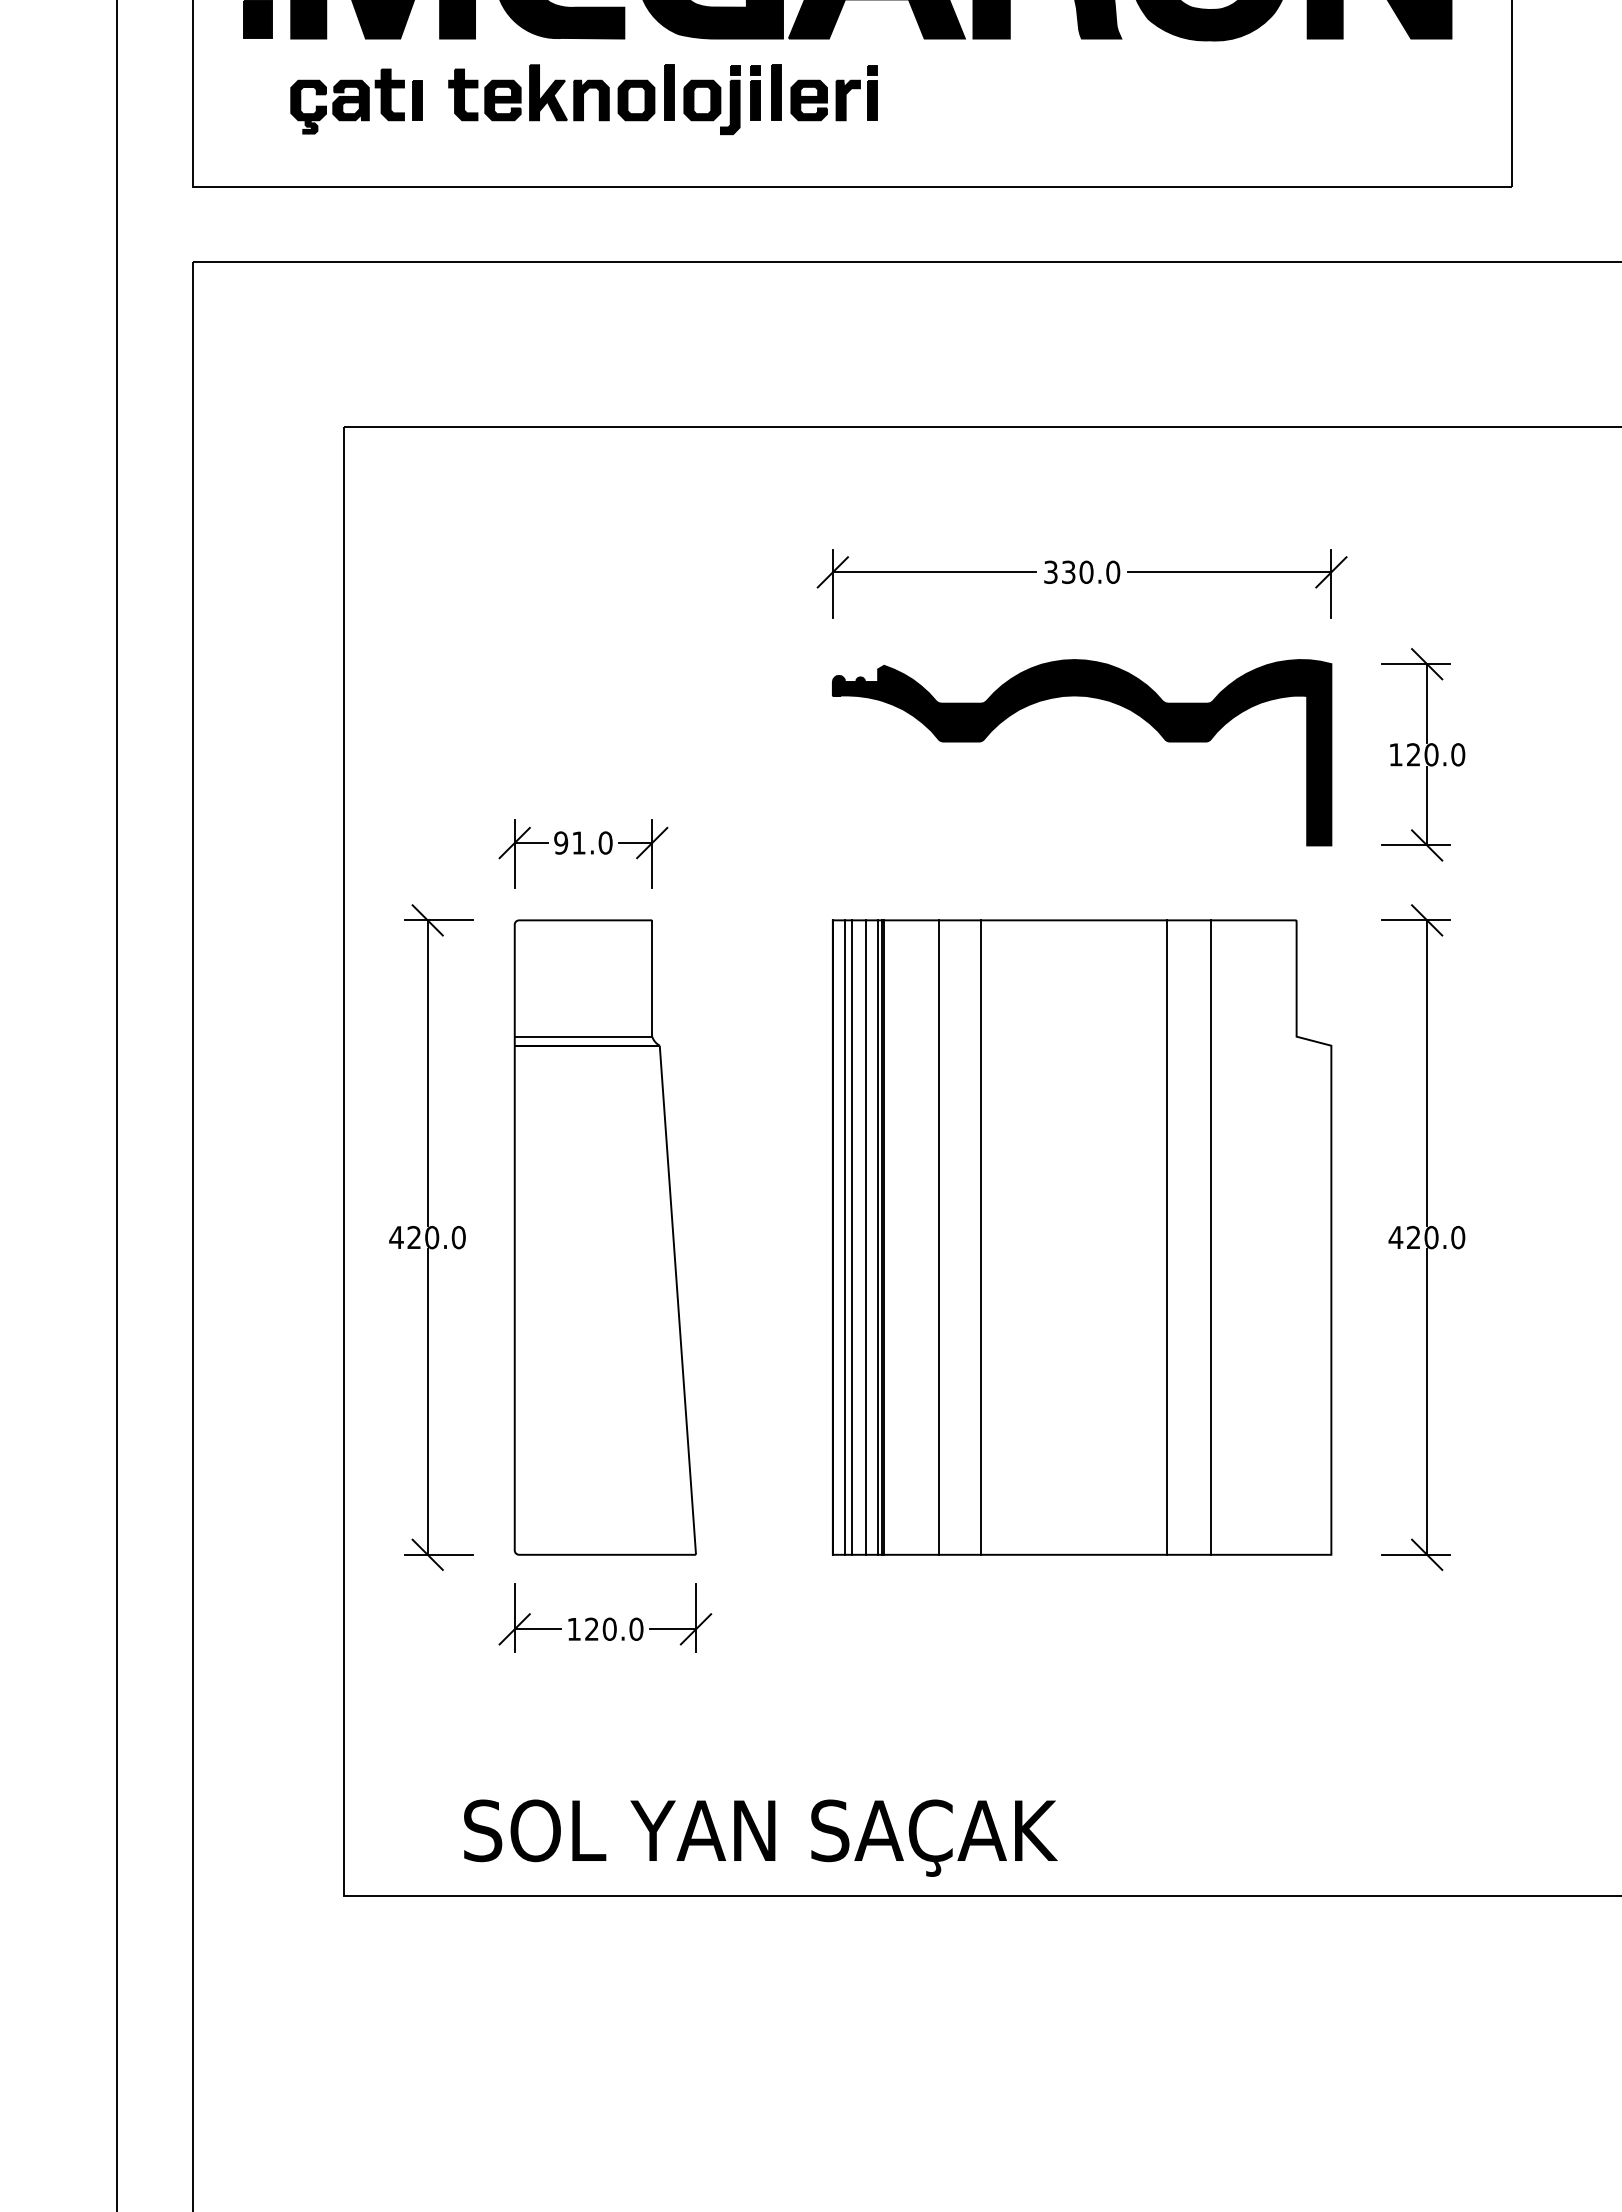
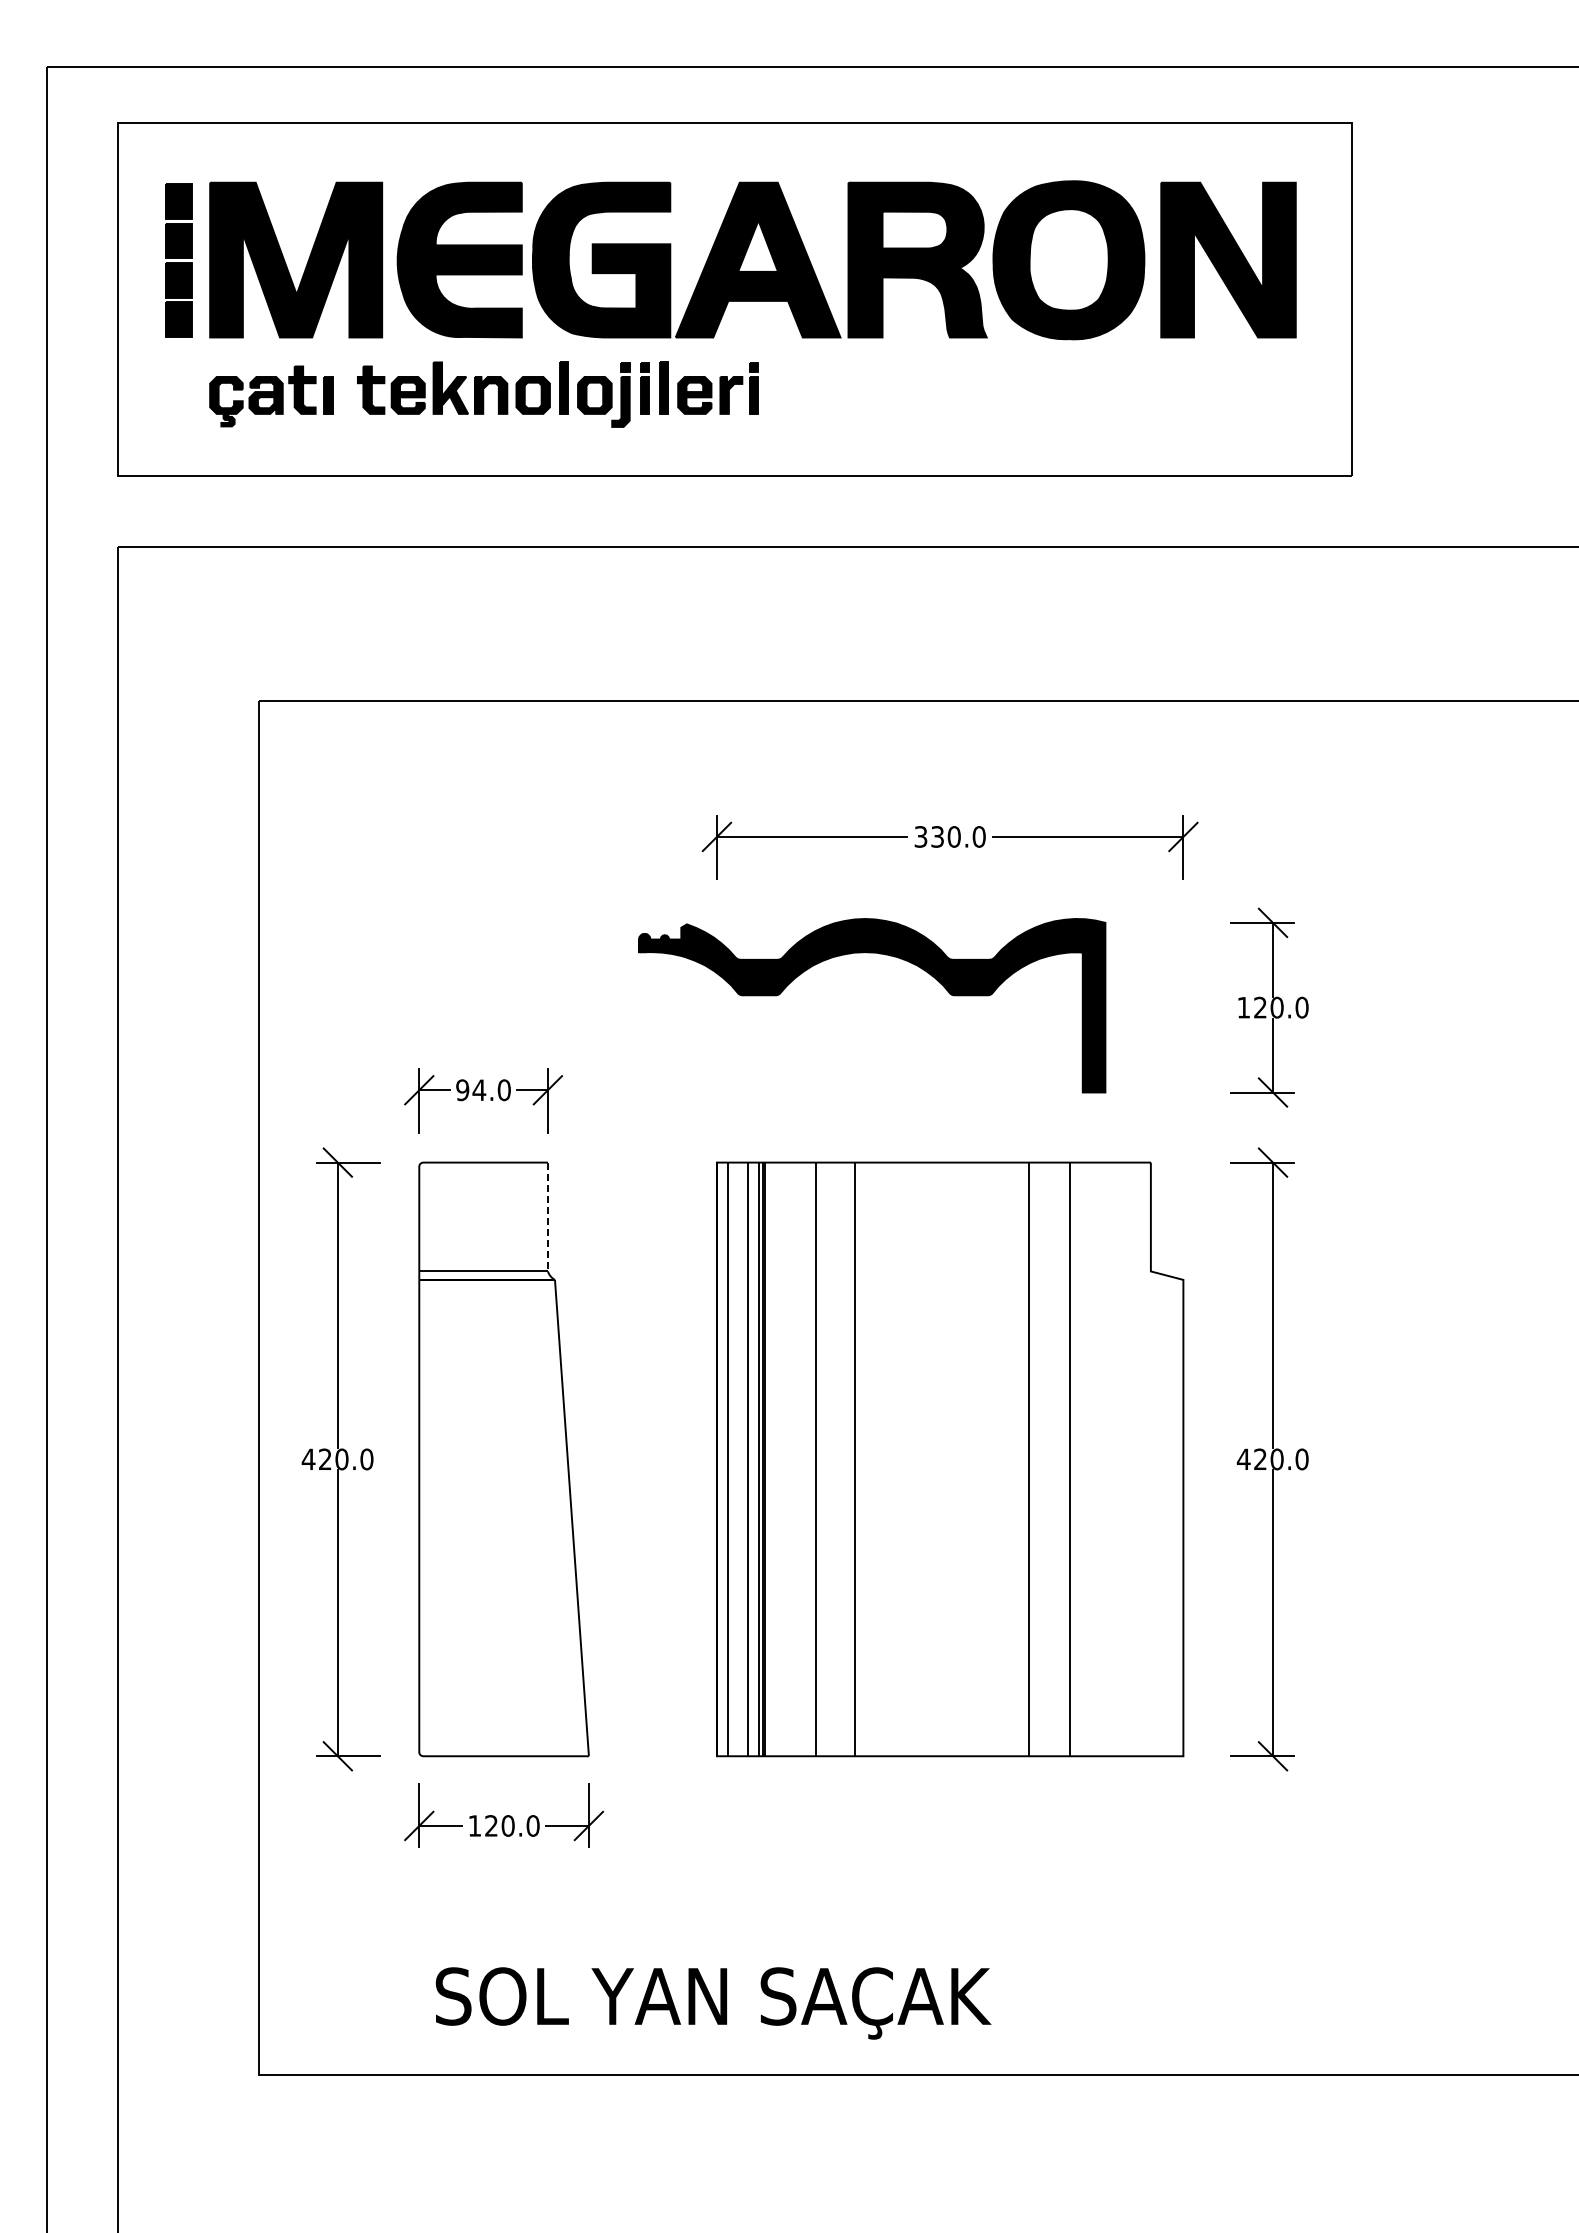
part: (1089, 697) -> (879, 954), moved
text: (579, 842) -> (479, 1089), 91.0 -> 94.0
line: (651, 979) -> (547, 1217), solid -> dashed
line: (851, 1237) -> (734, 1459), removed
text: (760, 1838) -> (713, 2003), moved

